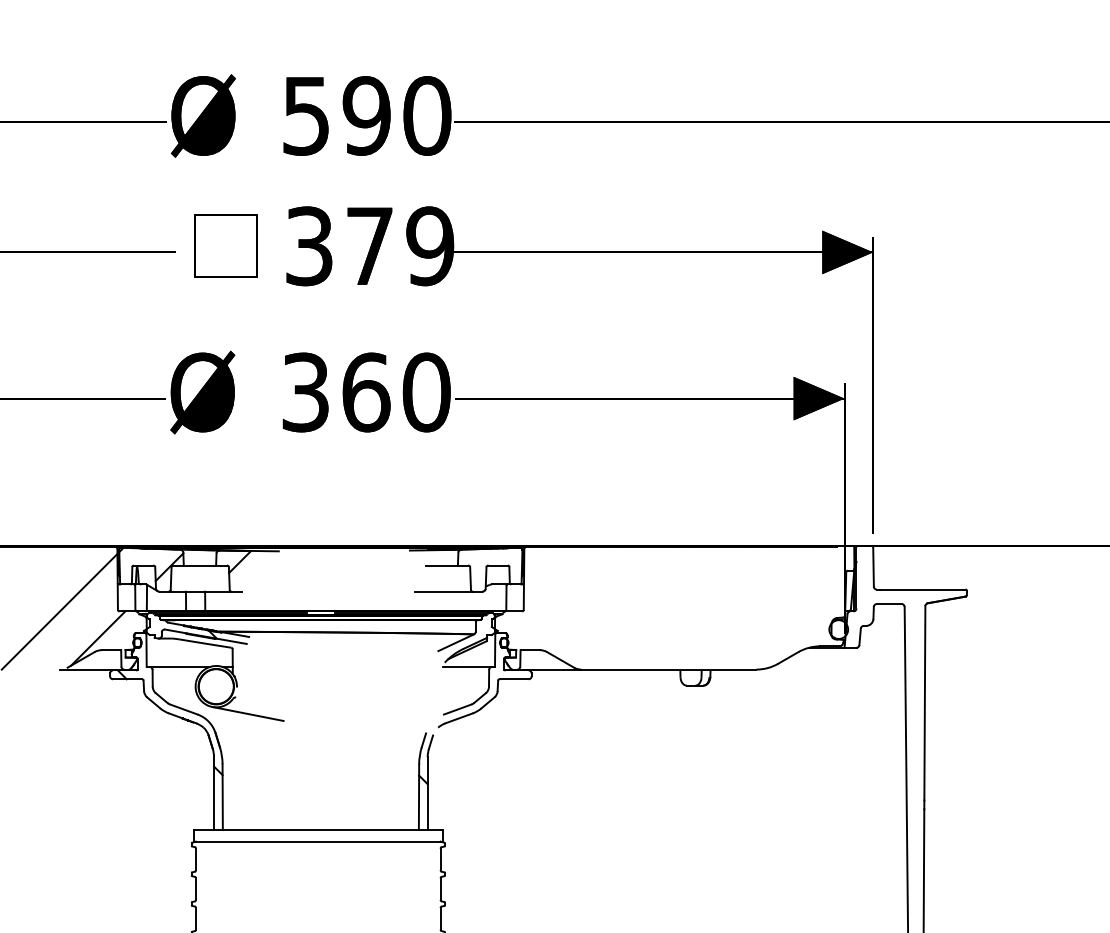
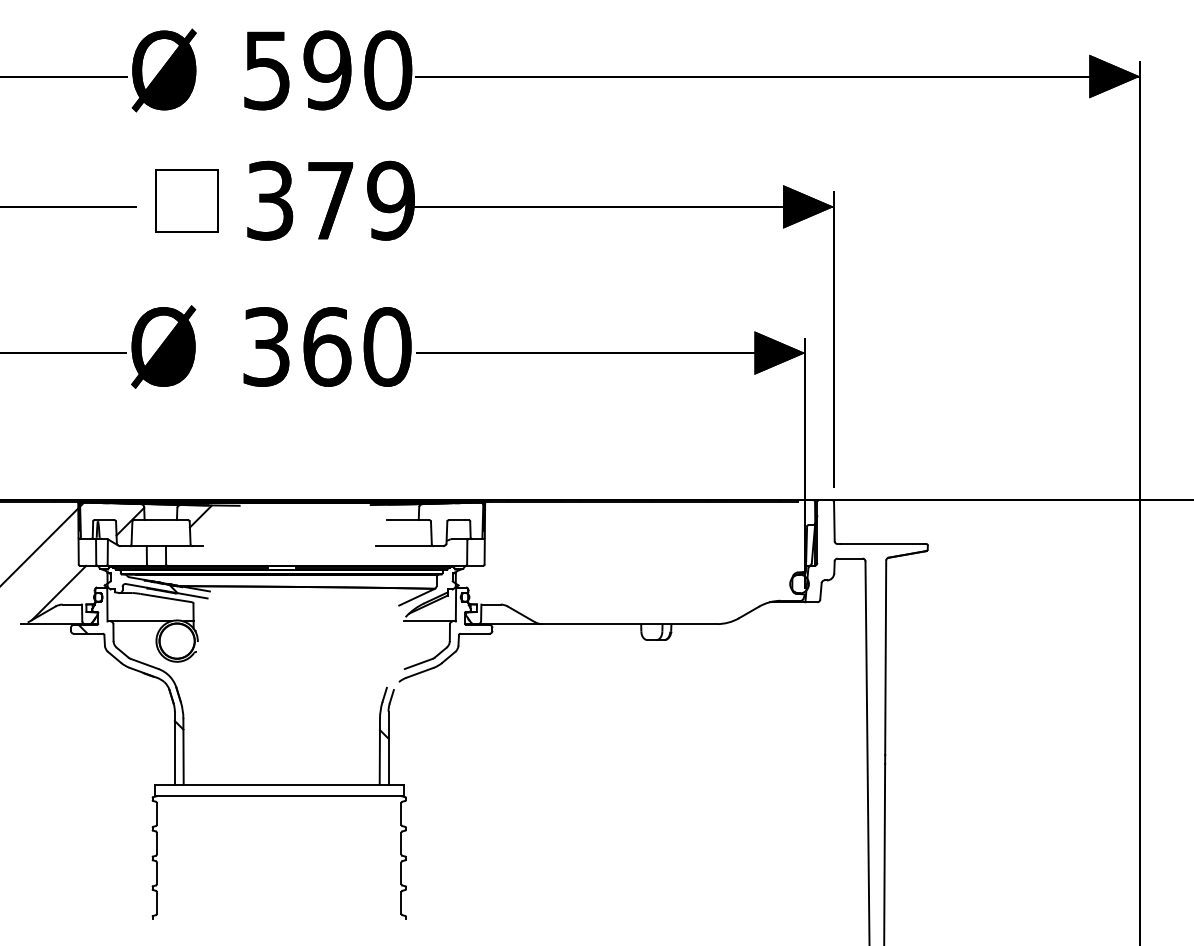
line: (247, 714) -> (208, 668), removed

